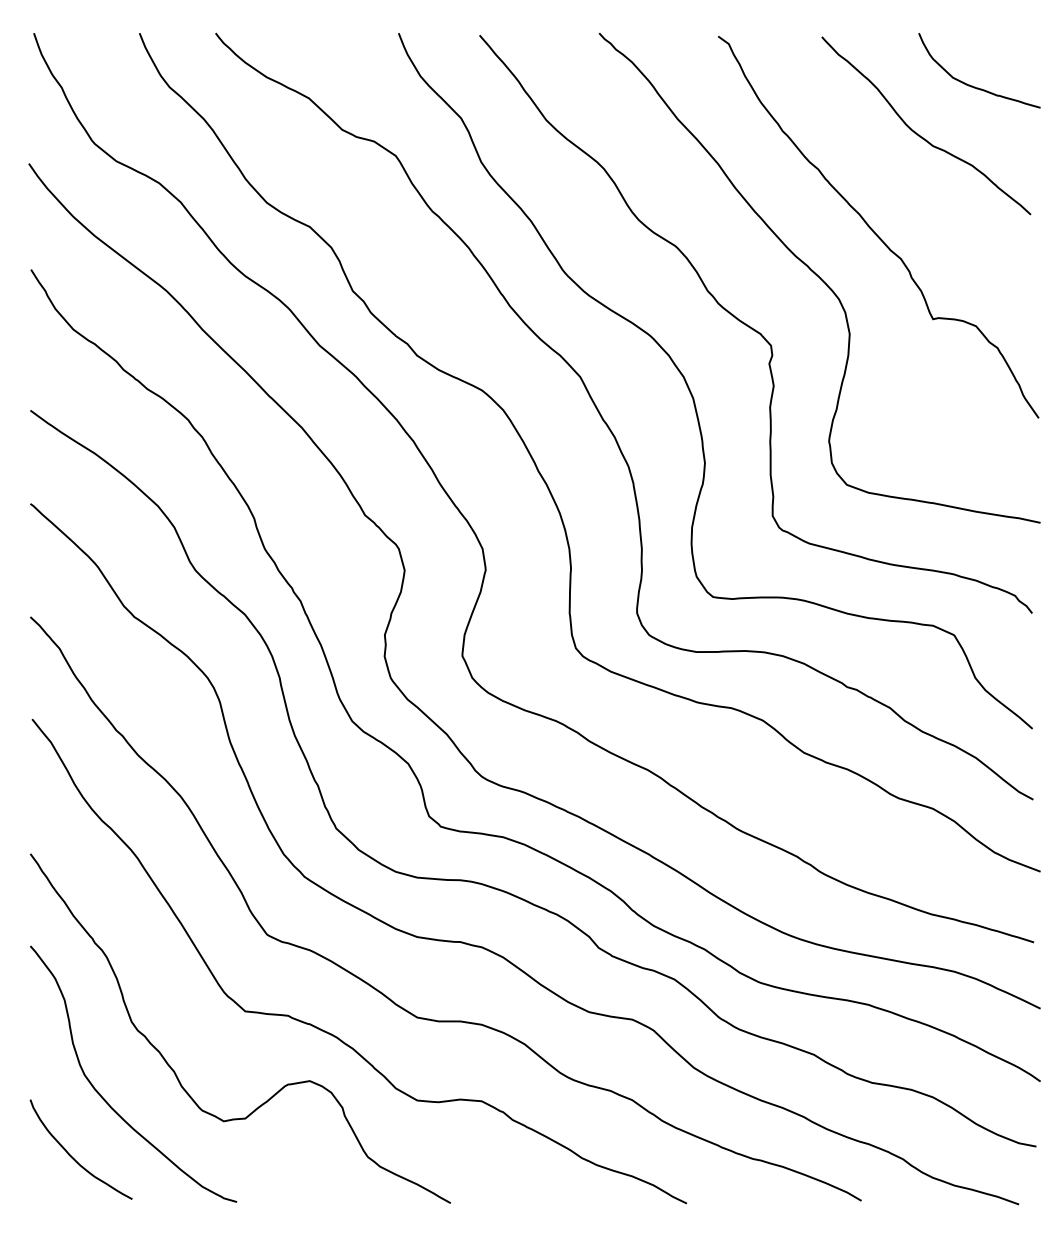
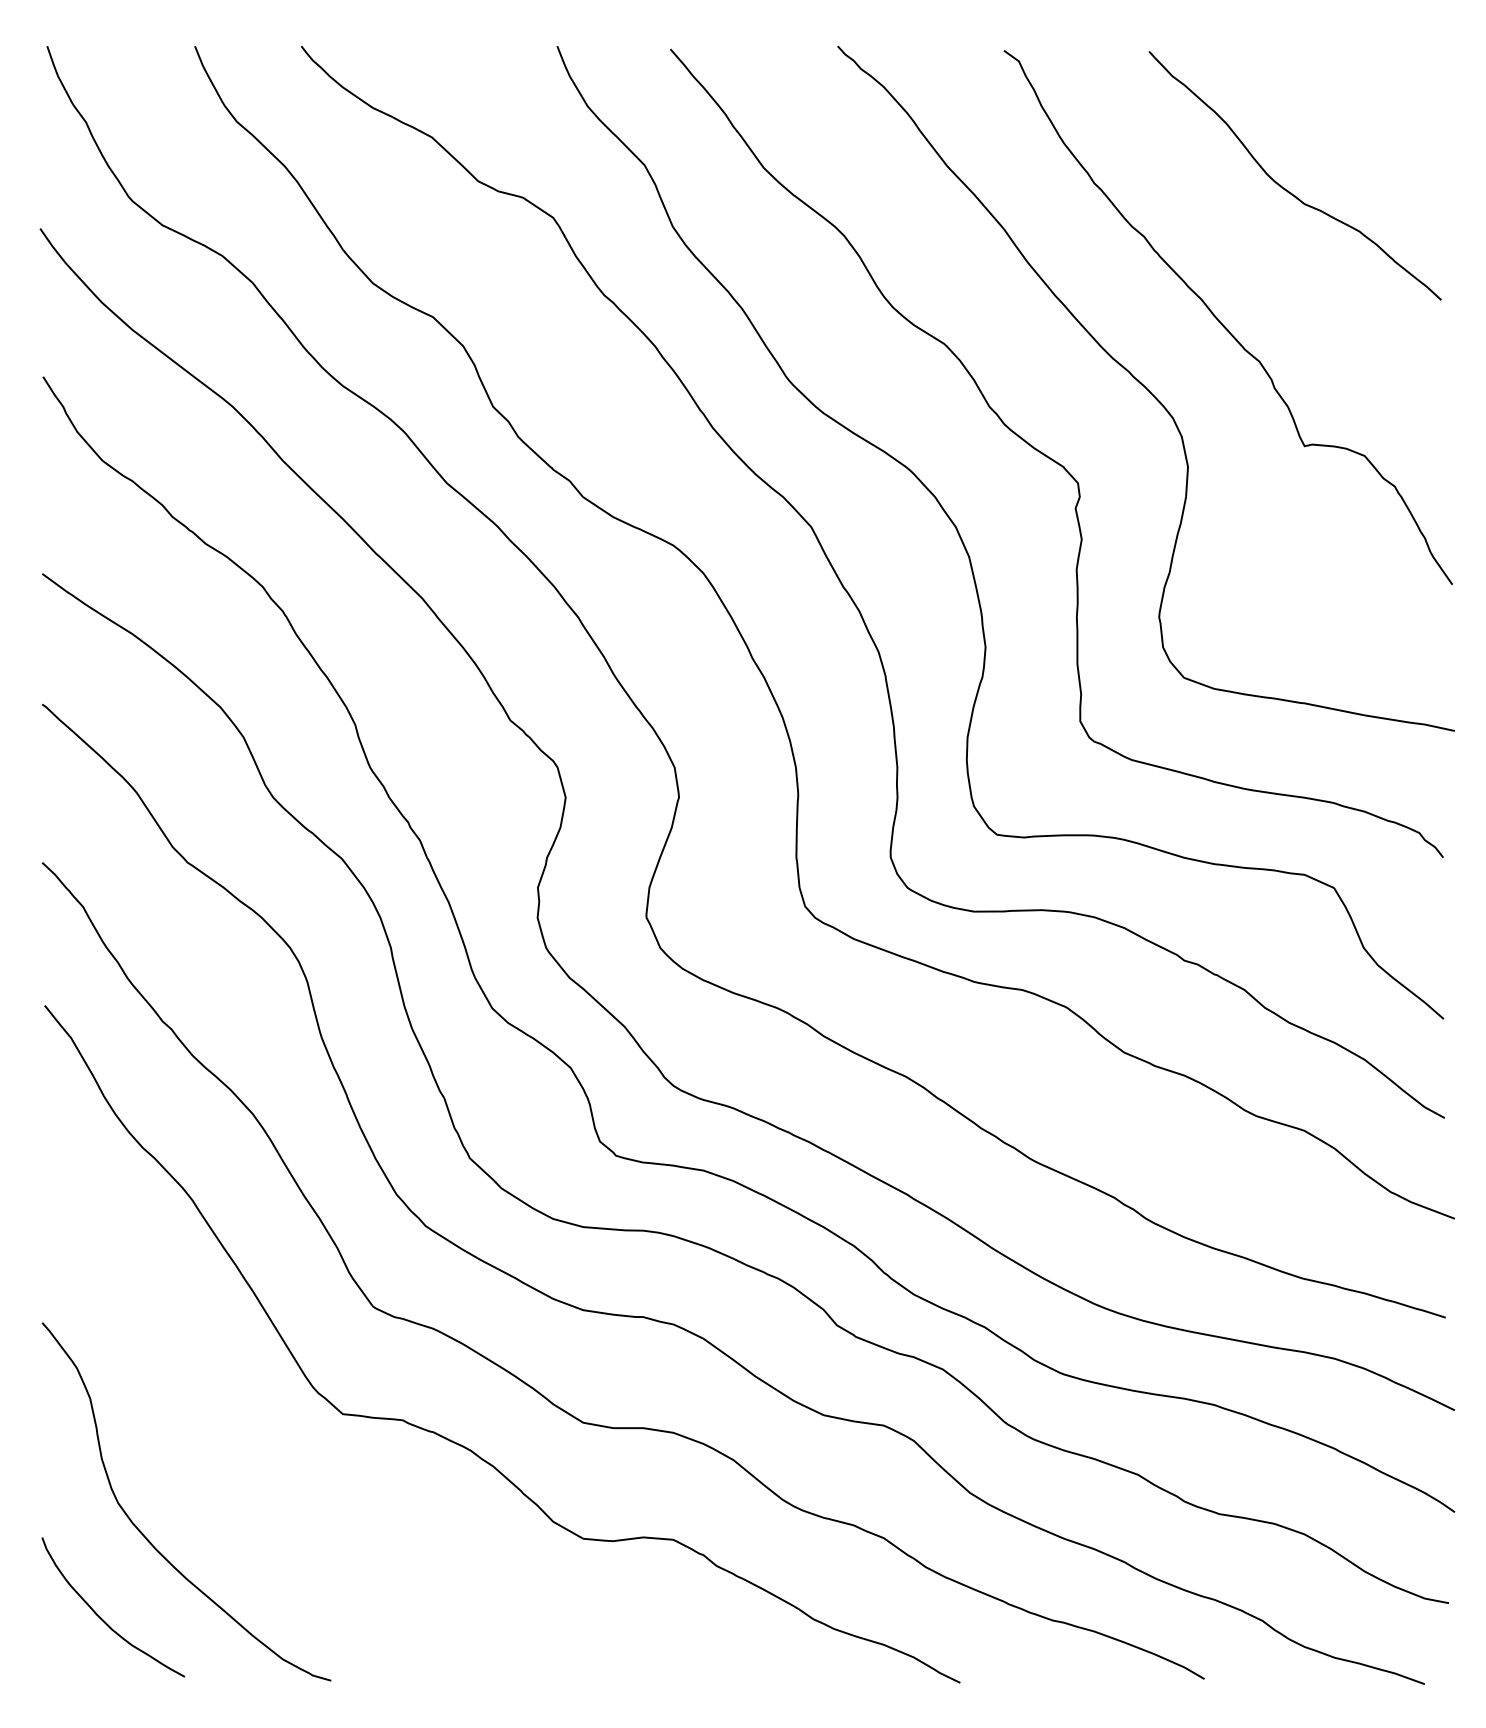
curve: (973, 86) -> (1361, 120), removed
curve: (283, 1086) -> (395, 1519), removed

